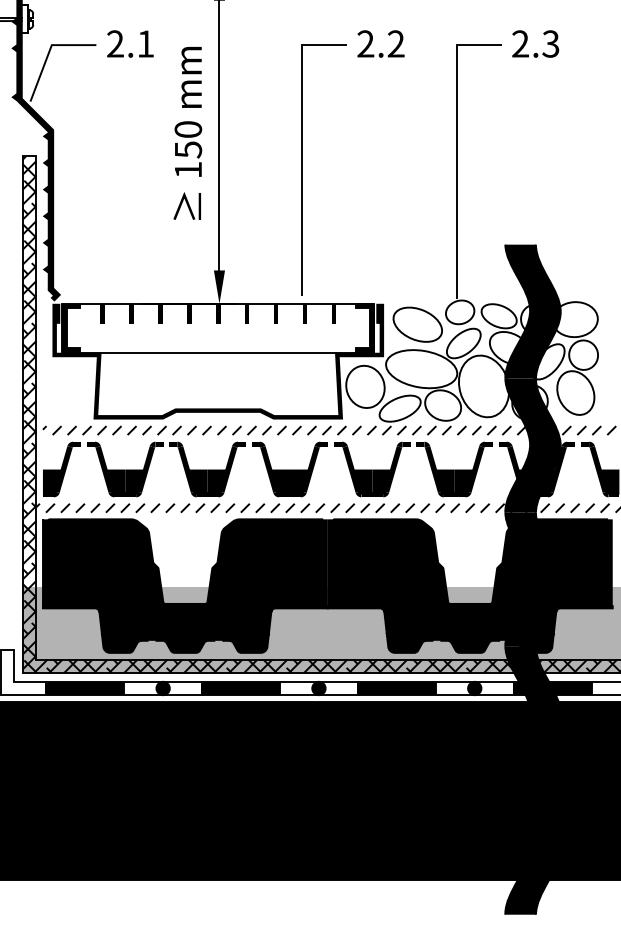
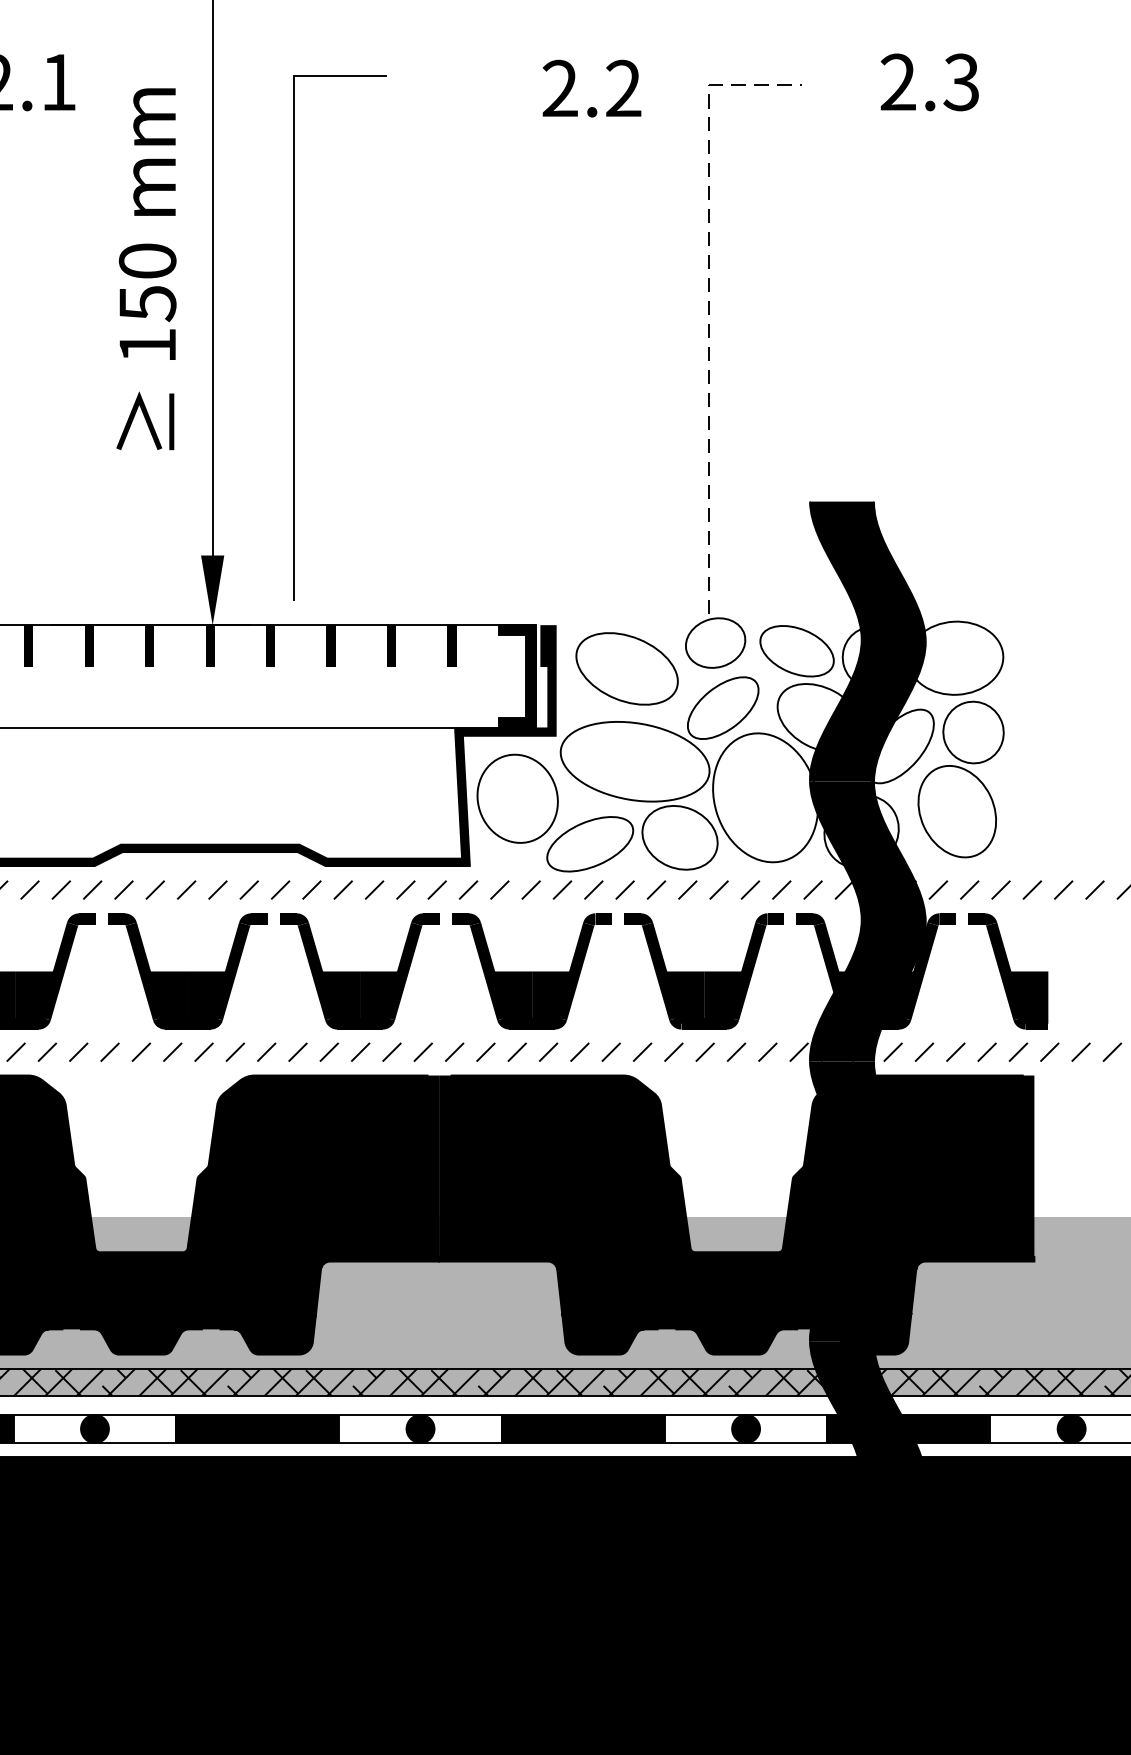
text: (380, 43) -> (590, 87), moved
text: (535, 43) -> (929, 81), moved
line: (456, 148) -> (707, 300), solid -> dashed
line: (302, 169) -> (294, 336), moved

